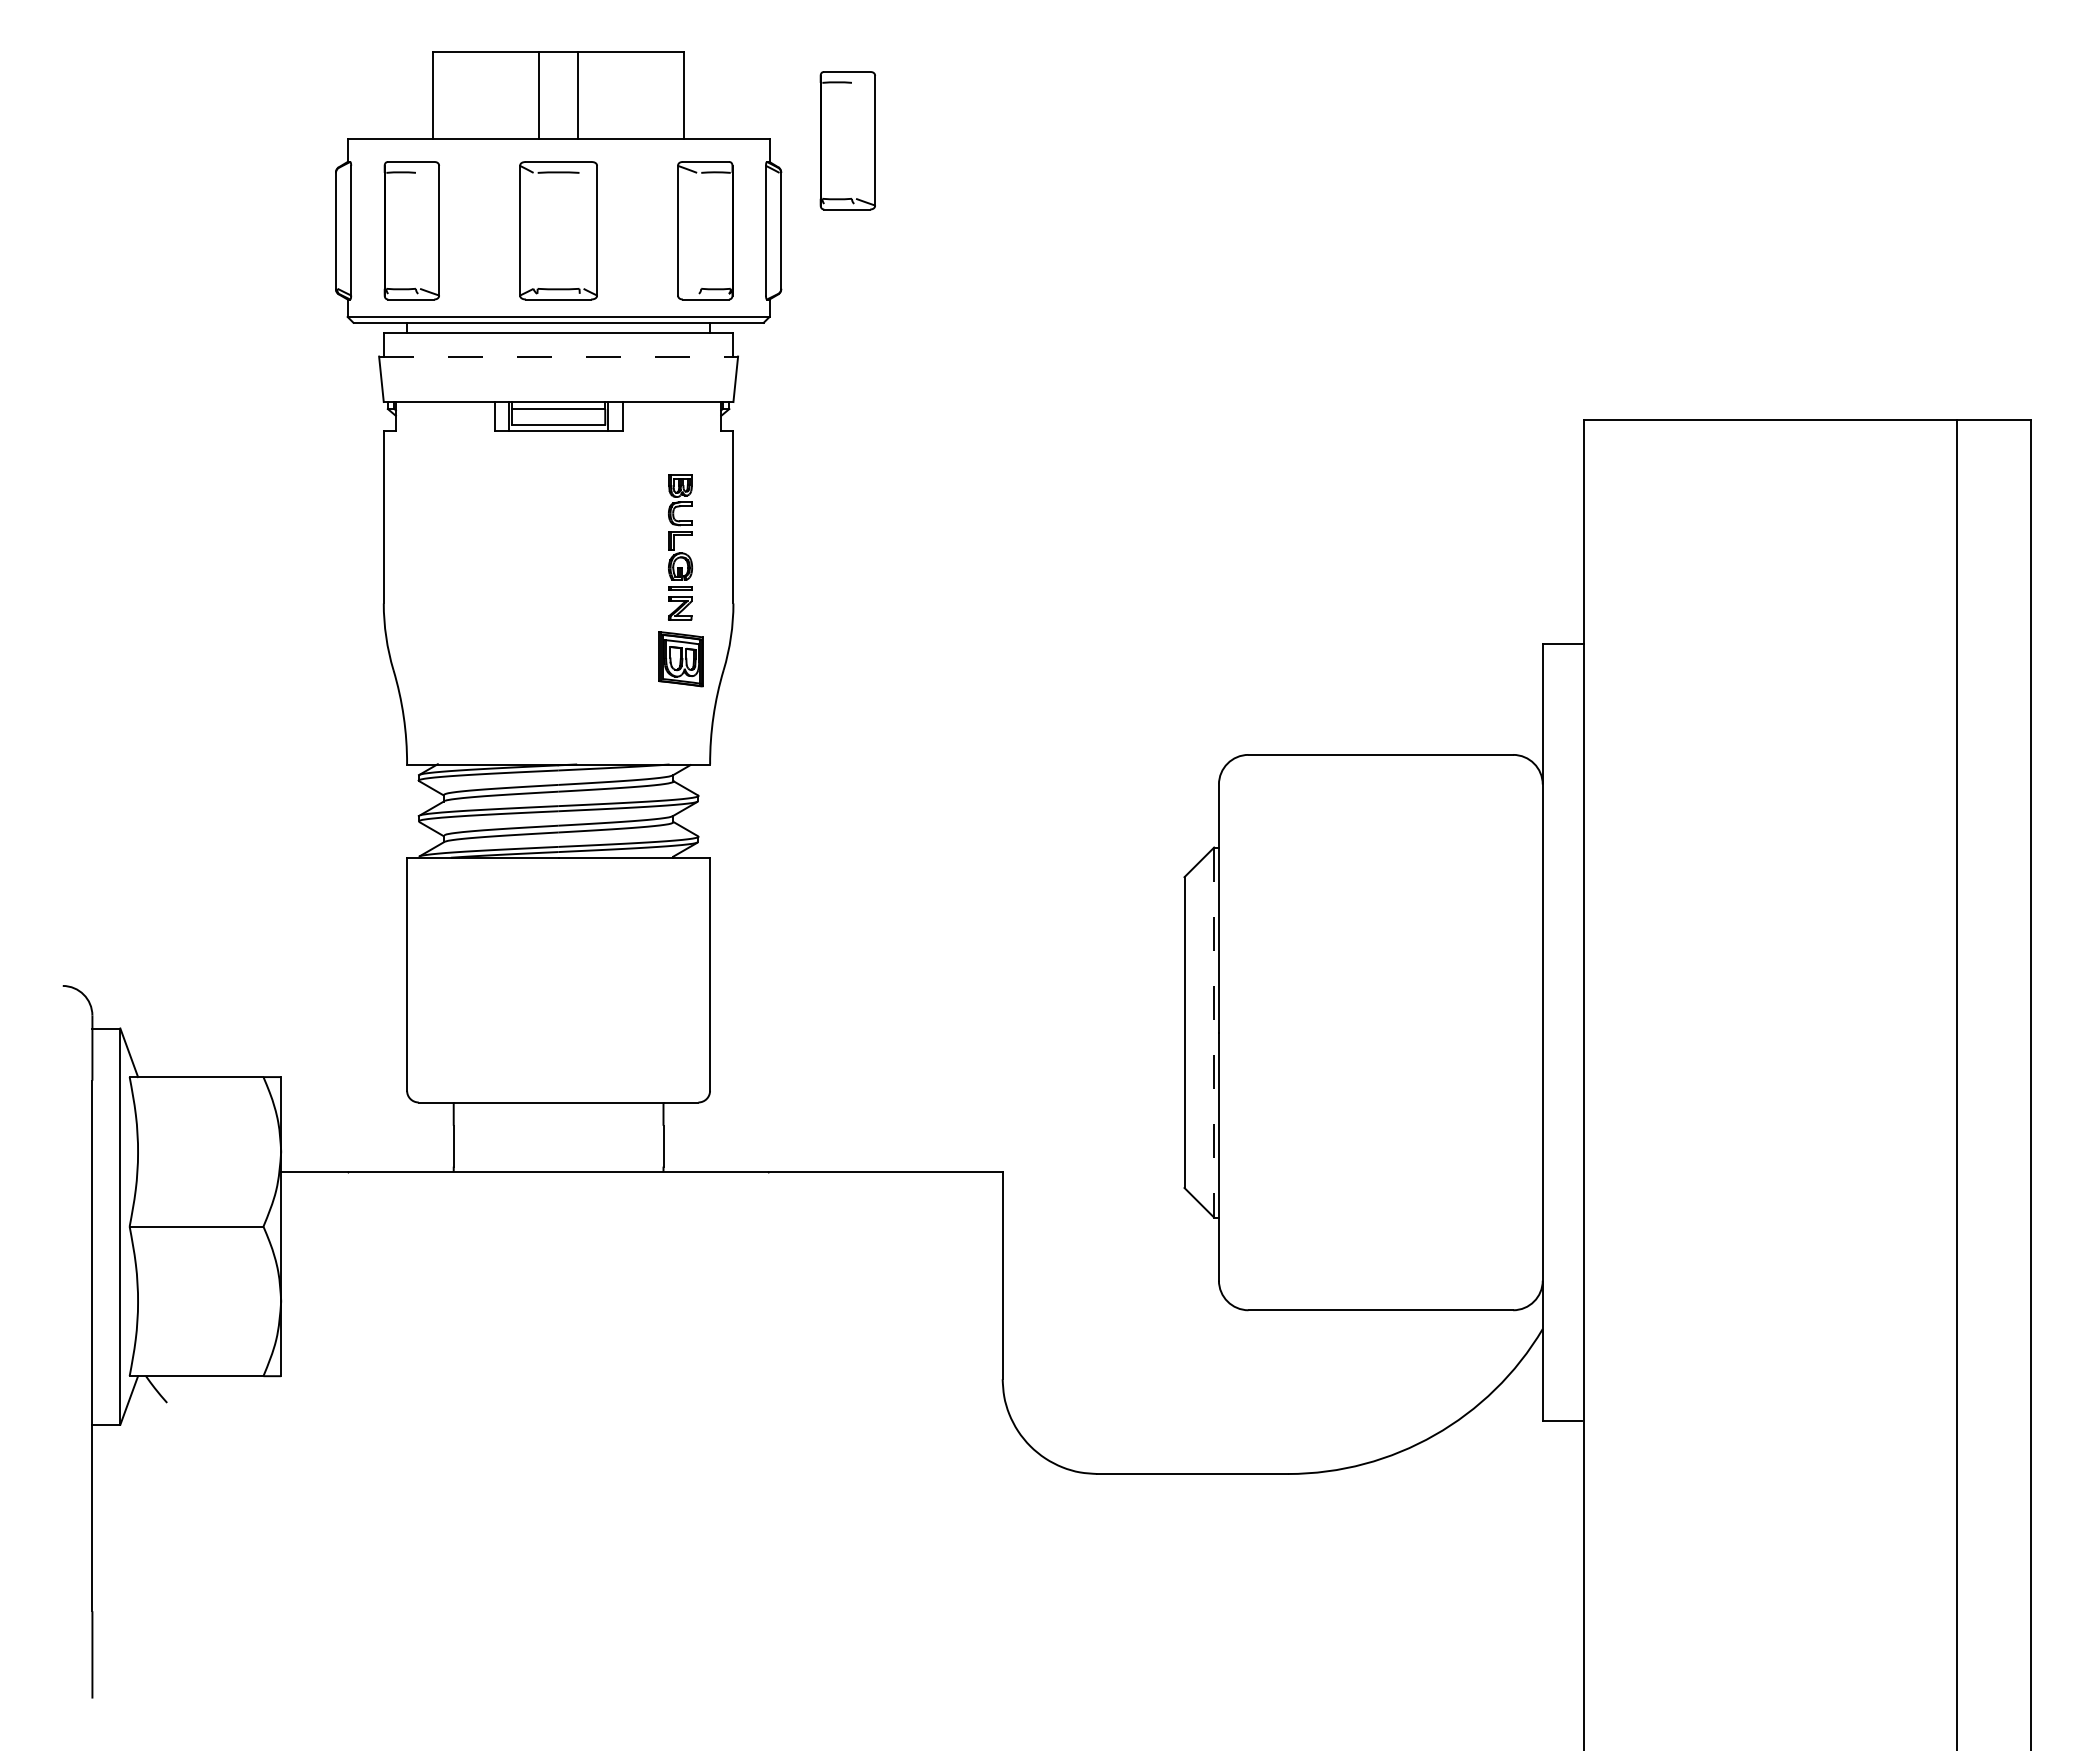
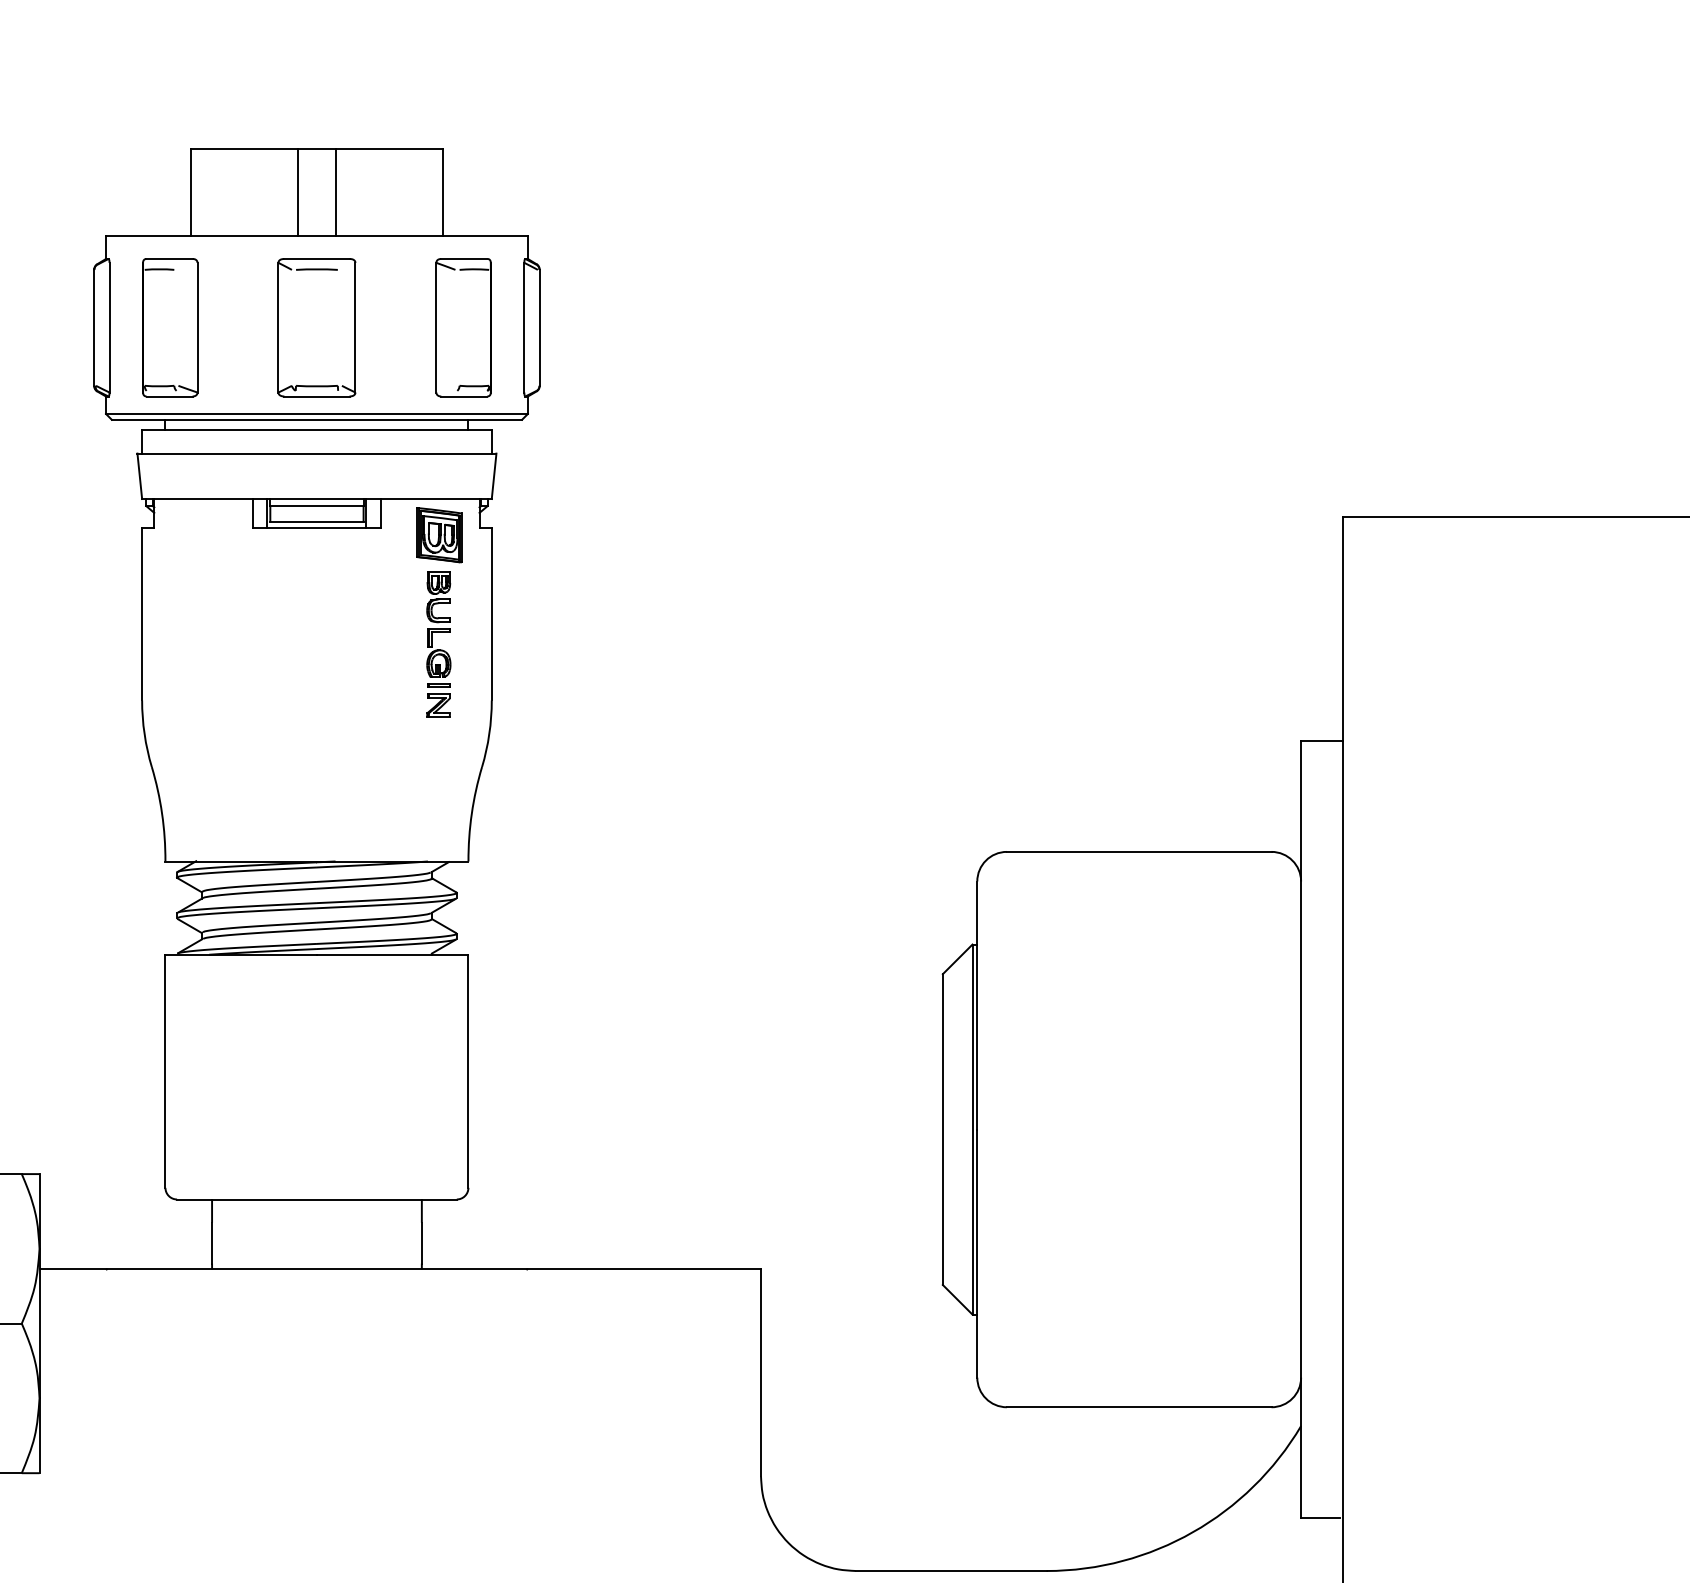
part: (847, 140) -> (605, 237), removed
line: (559, 356) -> (317, 453), dashed -> solid
part: (680, 659) -> (438, 535), moved
line: (1214, 1033) -> (972, 1130), dashed -> solid

